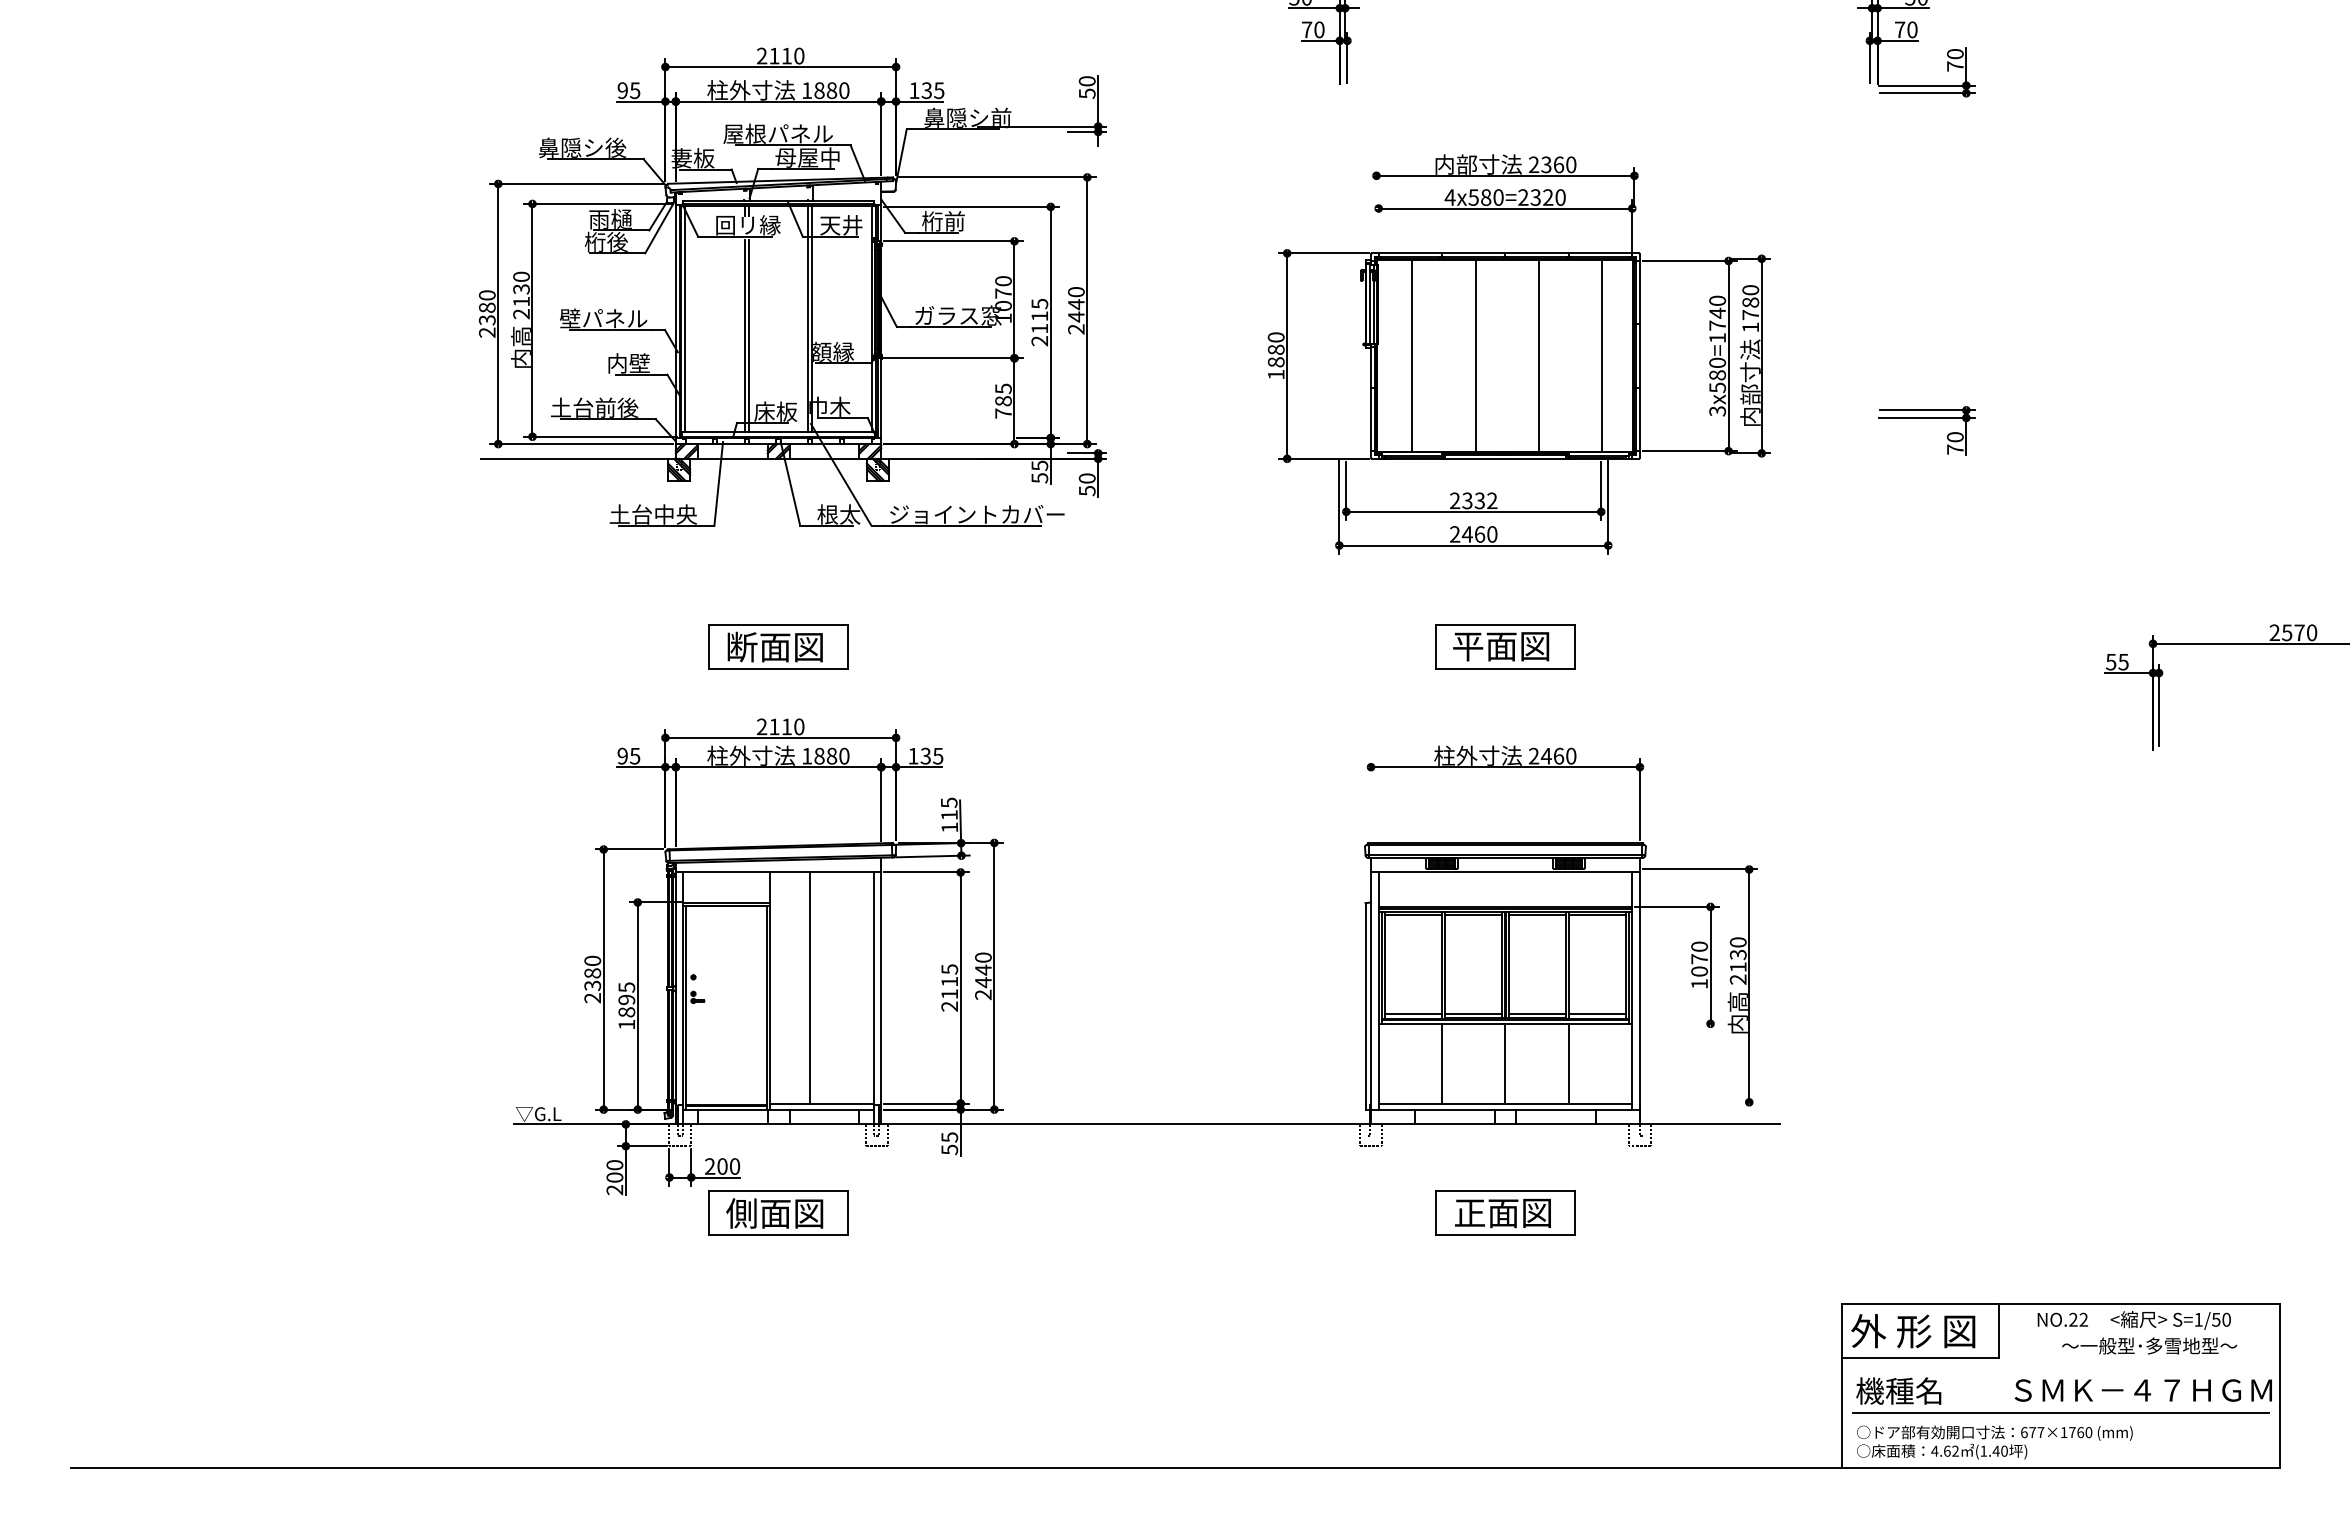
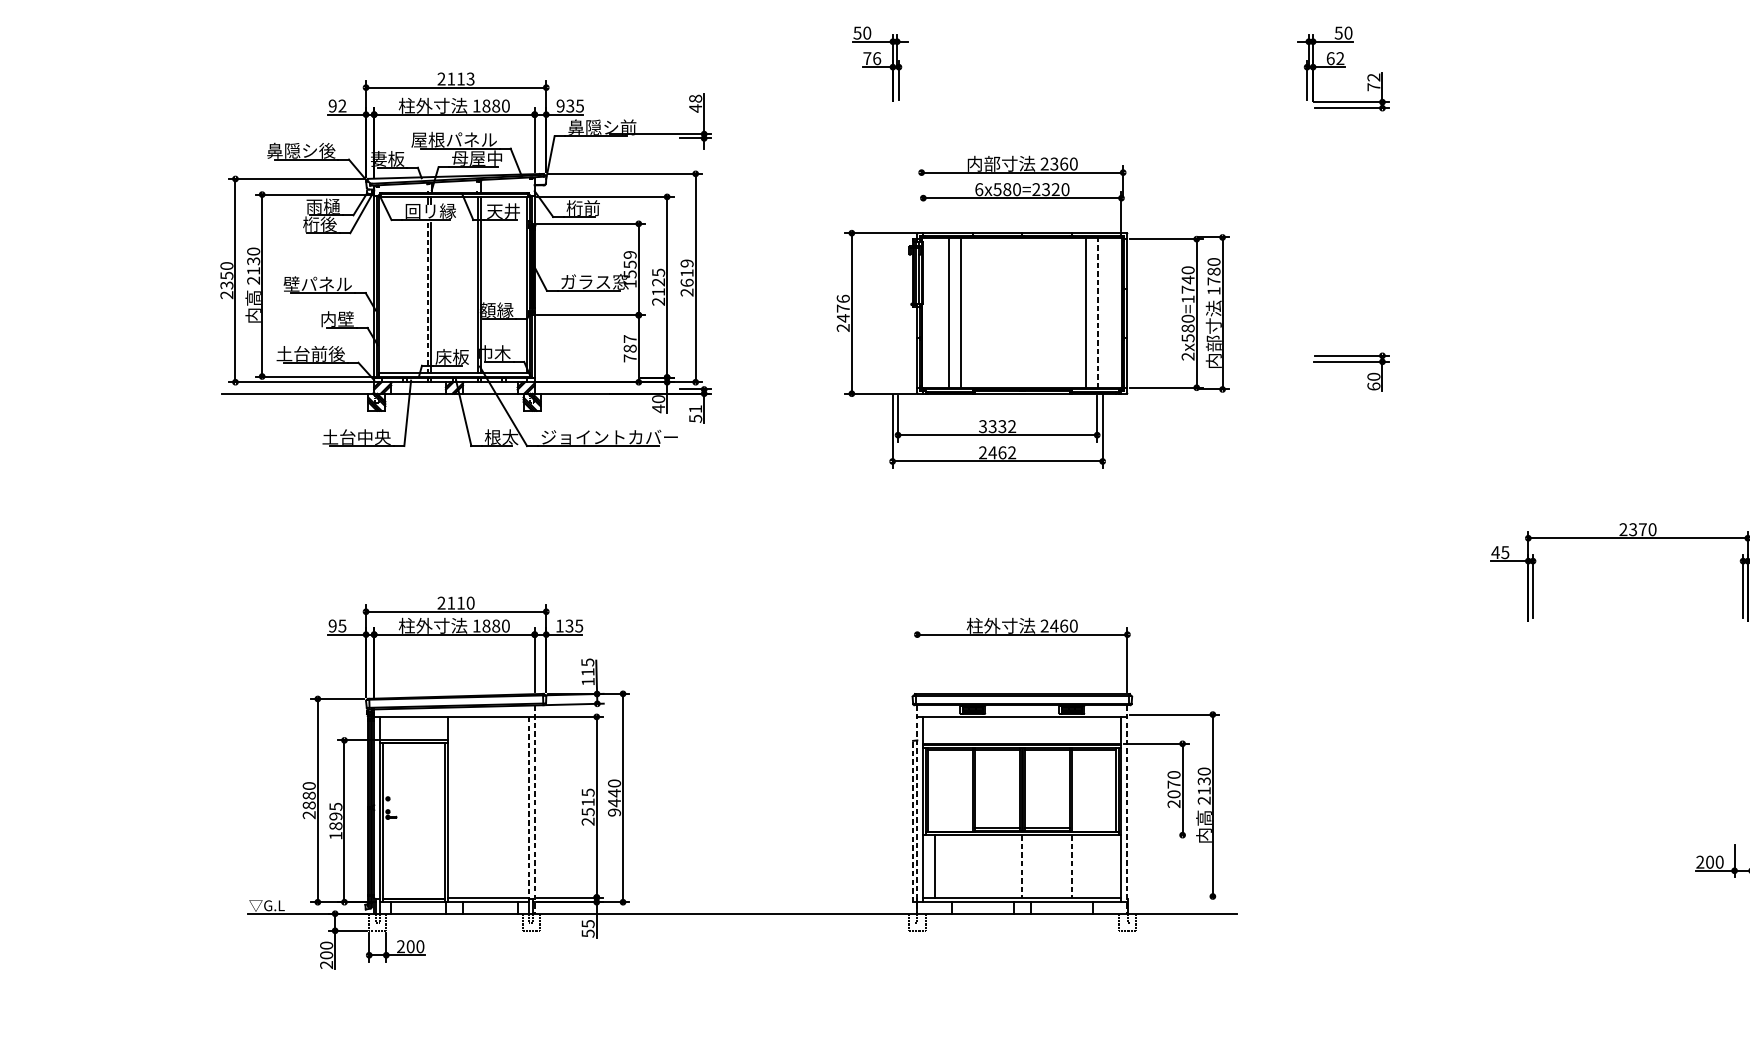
text: (1319, 29) -> (877, 58), 70 -> 76
text: (1906, 29) -> (1335, 58), 70 -> 62
text: (1955, 54) -> (1374, 77), 70 -> 72
text: (799, 55) -> (470, 78), 2110 -> 2113
text: (1087, 87) -> (695, 103), 50 -> 48
text: (635, 90) -> (342, 105), 95 -> 92
text: (914, 90) -> (560, 105), 135 -> 935
text: (1449, 197) -> (978, 189), 4x580=2320 -> 6x580=2320
text: (1003, 293) -> (630, 264), 1070 -> 1559
text: (1076, 304) -> (687, 273), 2440 -> 2619
text: (487, 307) -> (227, 275), 2380 -> 2350
text: (1039, 316) -> (658, 282), 2115 -> 2125
line: (685, 319) -> (381, 284), removed
line: (744, 336) -> (427, 298), solid -> dashed
text: (1275, 355) -> (842, 313), 1880 -> 2476
line: (1475, 355) -> (960, 313), moved
line: (1538, 355) -> (1085, 313), moved
line: (1602, 355) -> (1098, 313), solid -> dashed
text: (1003, 388) -> (630, 338), 785 -> 787
text: (1717, 411) -> (1188, 356), 3x580=1740 -> 2x580=1740
text: (1955, 449) -> (1374, 386), 70 -> 60
text: (1039, 471) -> (658, 403), 55 -> 40
text: (1086, 478) -> (695, 409), 50 -> 51
text: (1454, 501) -> (982, 427), 2332 -> 3332
text: (1492, 534) -> (1012, 452), 2460 -> 2462
text: (2287, 632) -> (1633, 529), 2570 -> 2370
part: (778, 646) -> (454, 540), removed
part: (1505, 646) -> (1022, 540), removed
text: (2110, 662) -> (1495, 552), 55 -> 45
text: (1699, 983) -> (1173, 803), 1070 -> 2070
text: (592, 985) -> (309, 805), 2380 -> 2880
line: (810, 987) -> (479, 806), removed
line: (873, 991) -> (528, 809), solid -> dashed
line: (881, 991) -> (534, 809), solid -> dashed
line: (1371, 991) -> (917, 809), solid -> dashed
line: (1639, 991) -> (1127, 809), solid -> dashed
text: (949, 994) -> (588, 812), 2115 -> 2515
text: (983, 994) -> (614, 812), 2440 -> 9440
line: (1365, 1005) -> (913, 820), solid -> dashed
line: (1413, 1014) -> (950, 827), removed
line: (1596, 1014) -> (1093, 827), removed
line: (1442, 1063) -> (935, 866), moved
line: (1505, 1063) -> (1022, 866), solid -> dashed
line: (1568, 1063) -> (1071, 866), solid -> dashed
part: (778, 1212) -> (454, 982), removed
part: (1505, 1212) -> (1022, 982), removed

